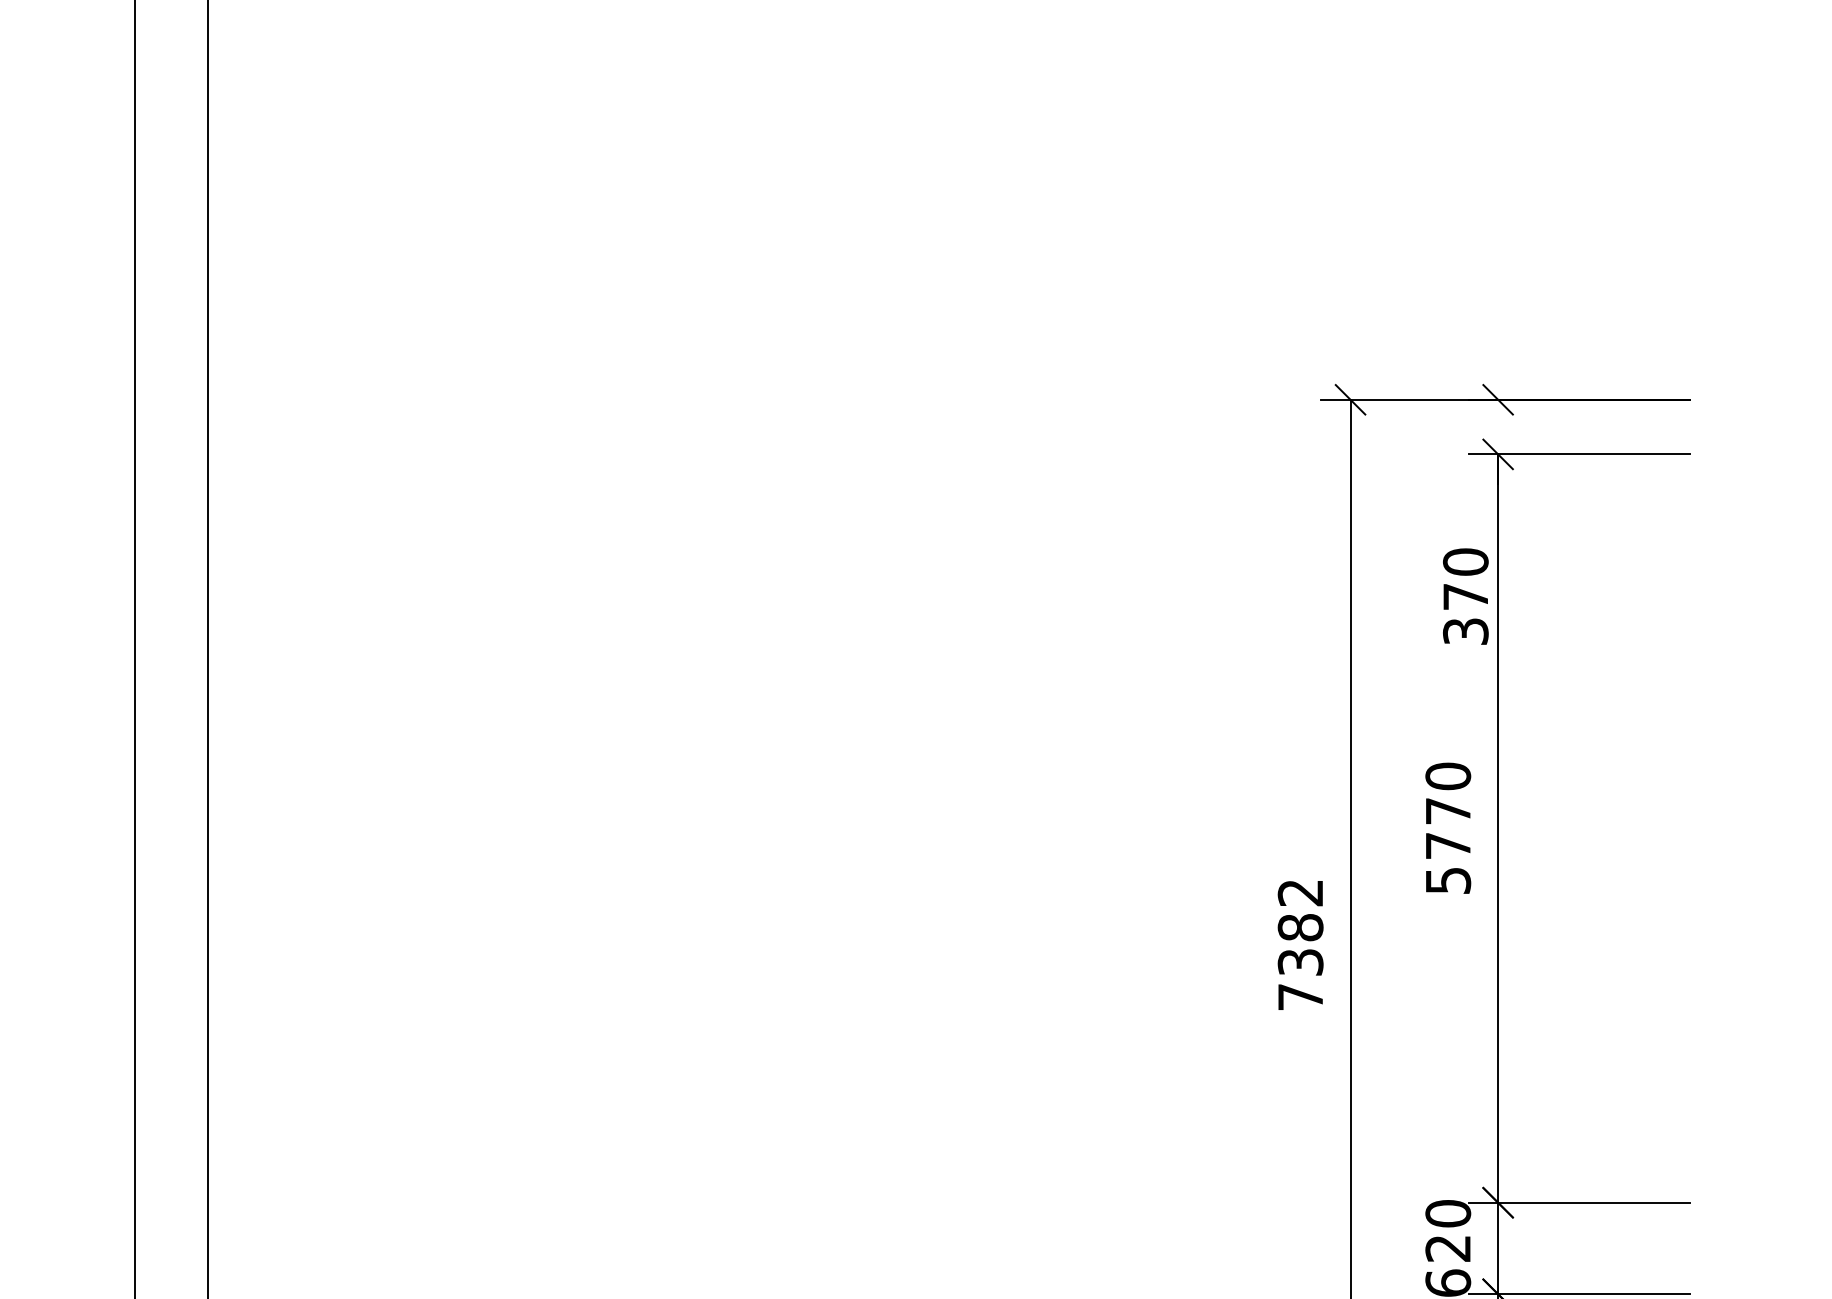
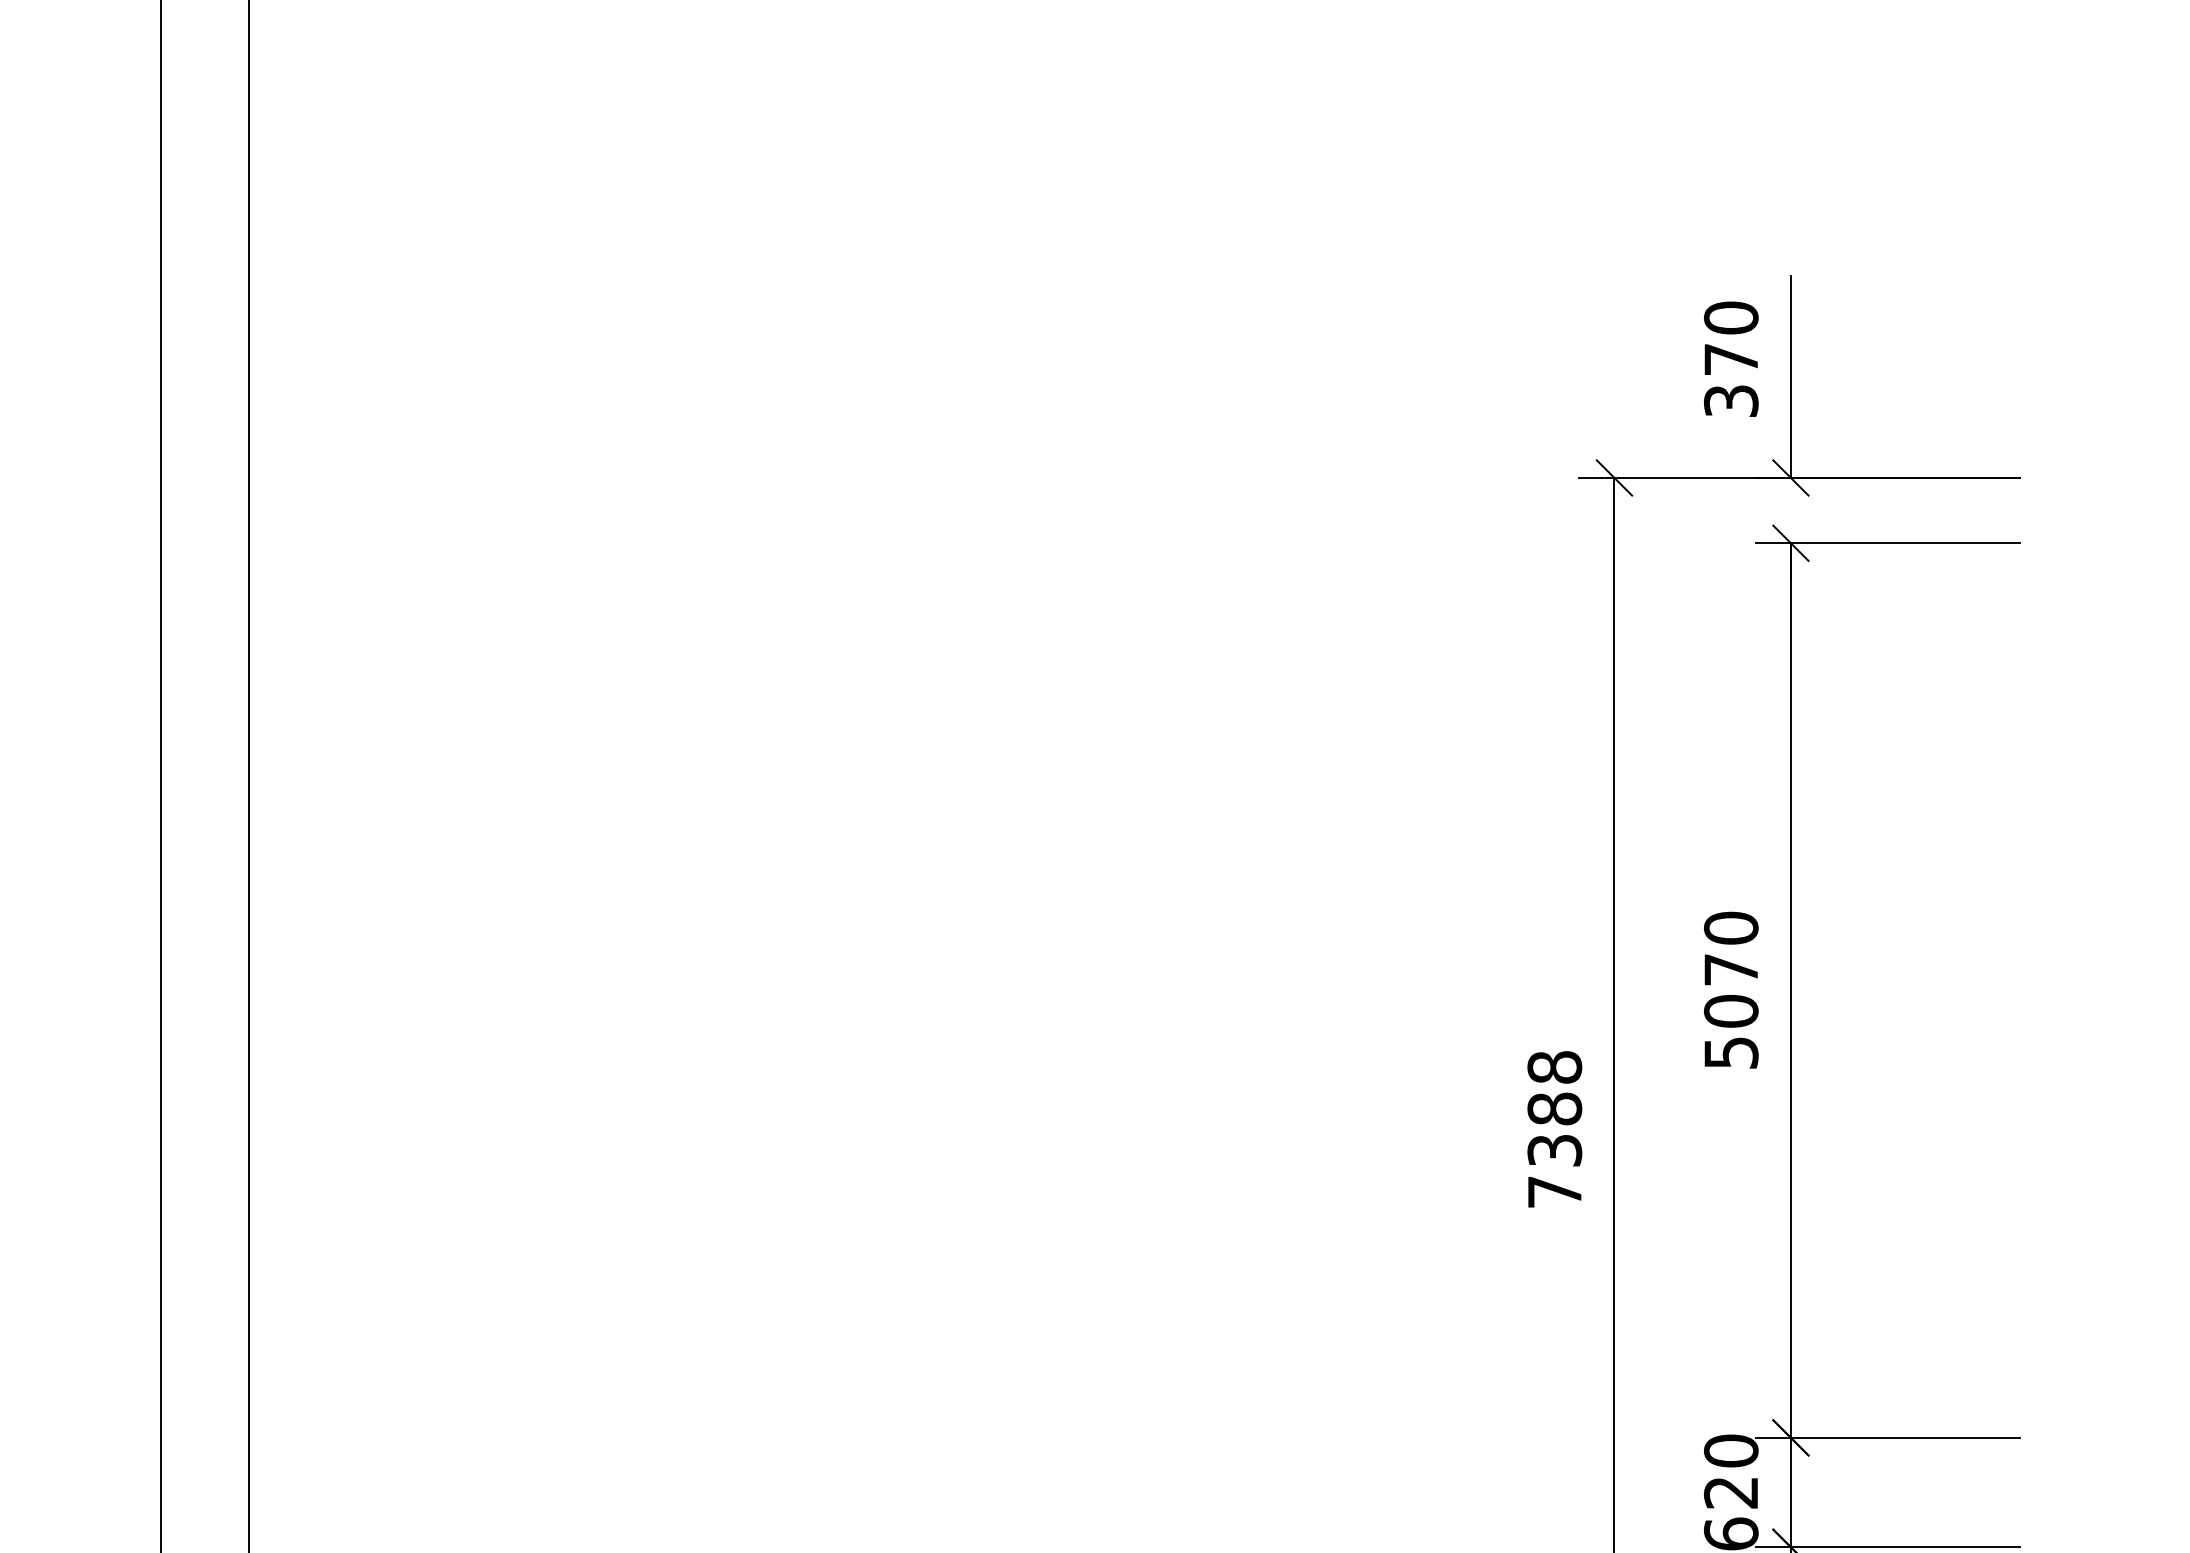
line: (1497, 314) -> (1790, 376), added
text: (1465, 595) -> (1731, 358), moved
text: (1447, 846) -> (1730, 1011), 5770 -> 5070
text: (1300, 892) -> (1554, 1067), 7382 -> 7388

